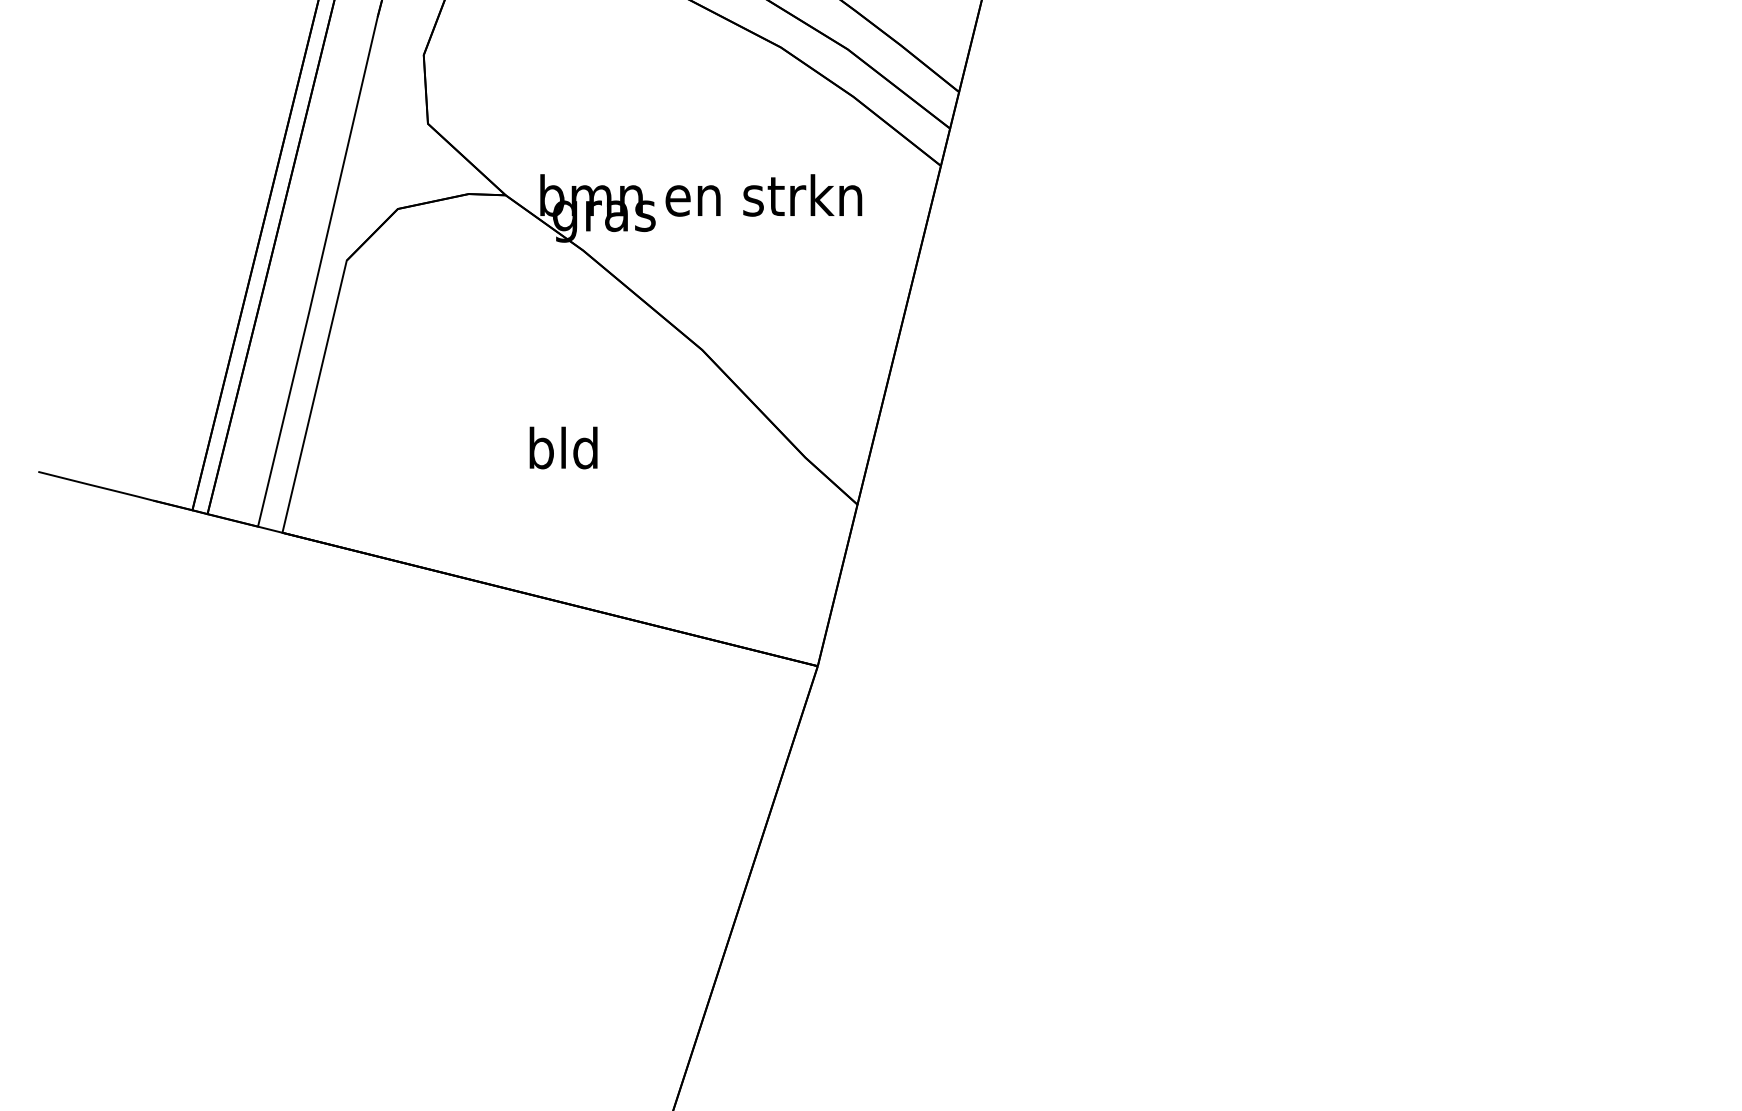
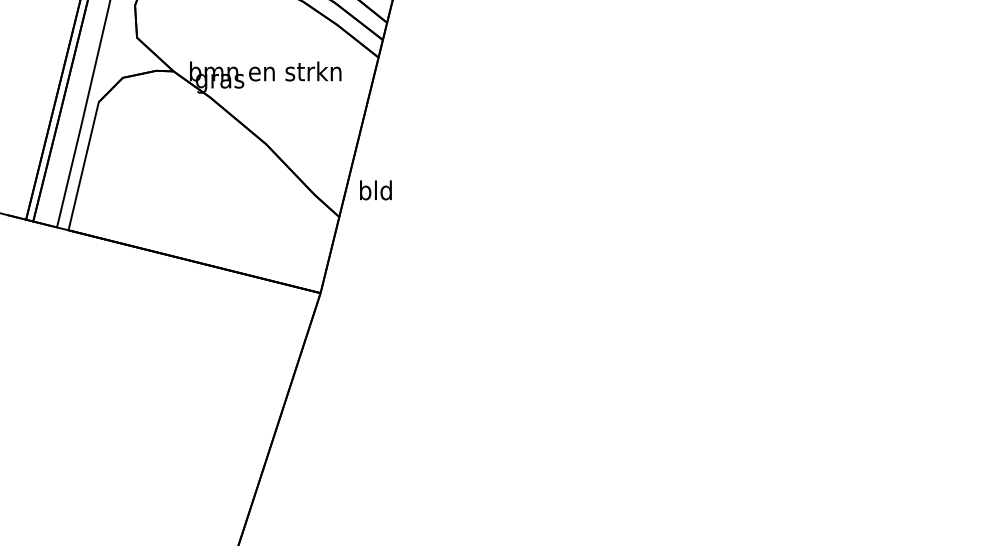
text: (562, 448) -> (375, 190), moved

